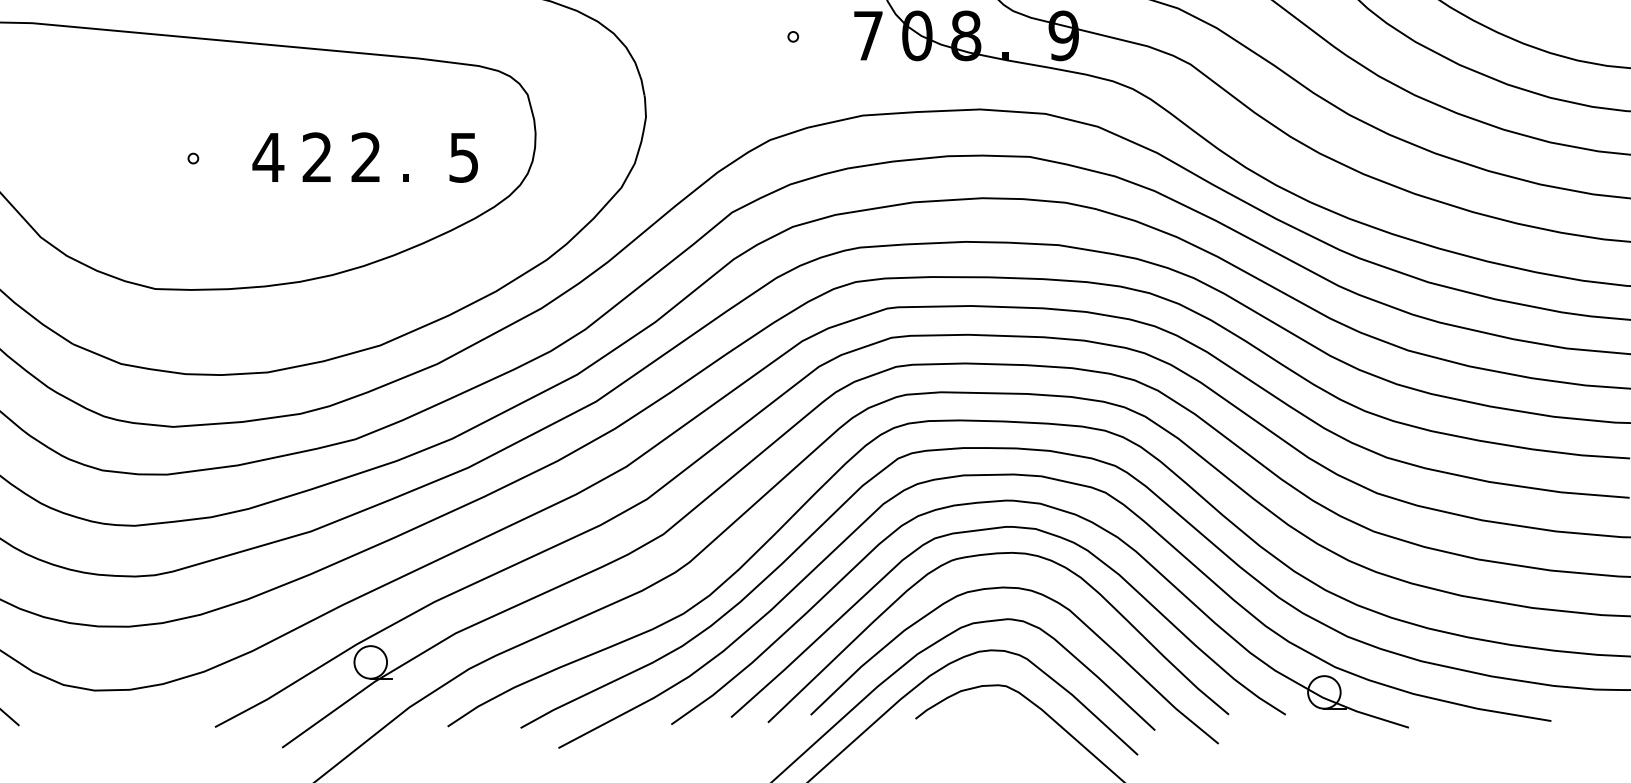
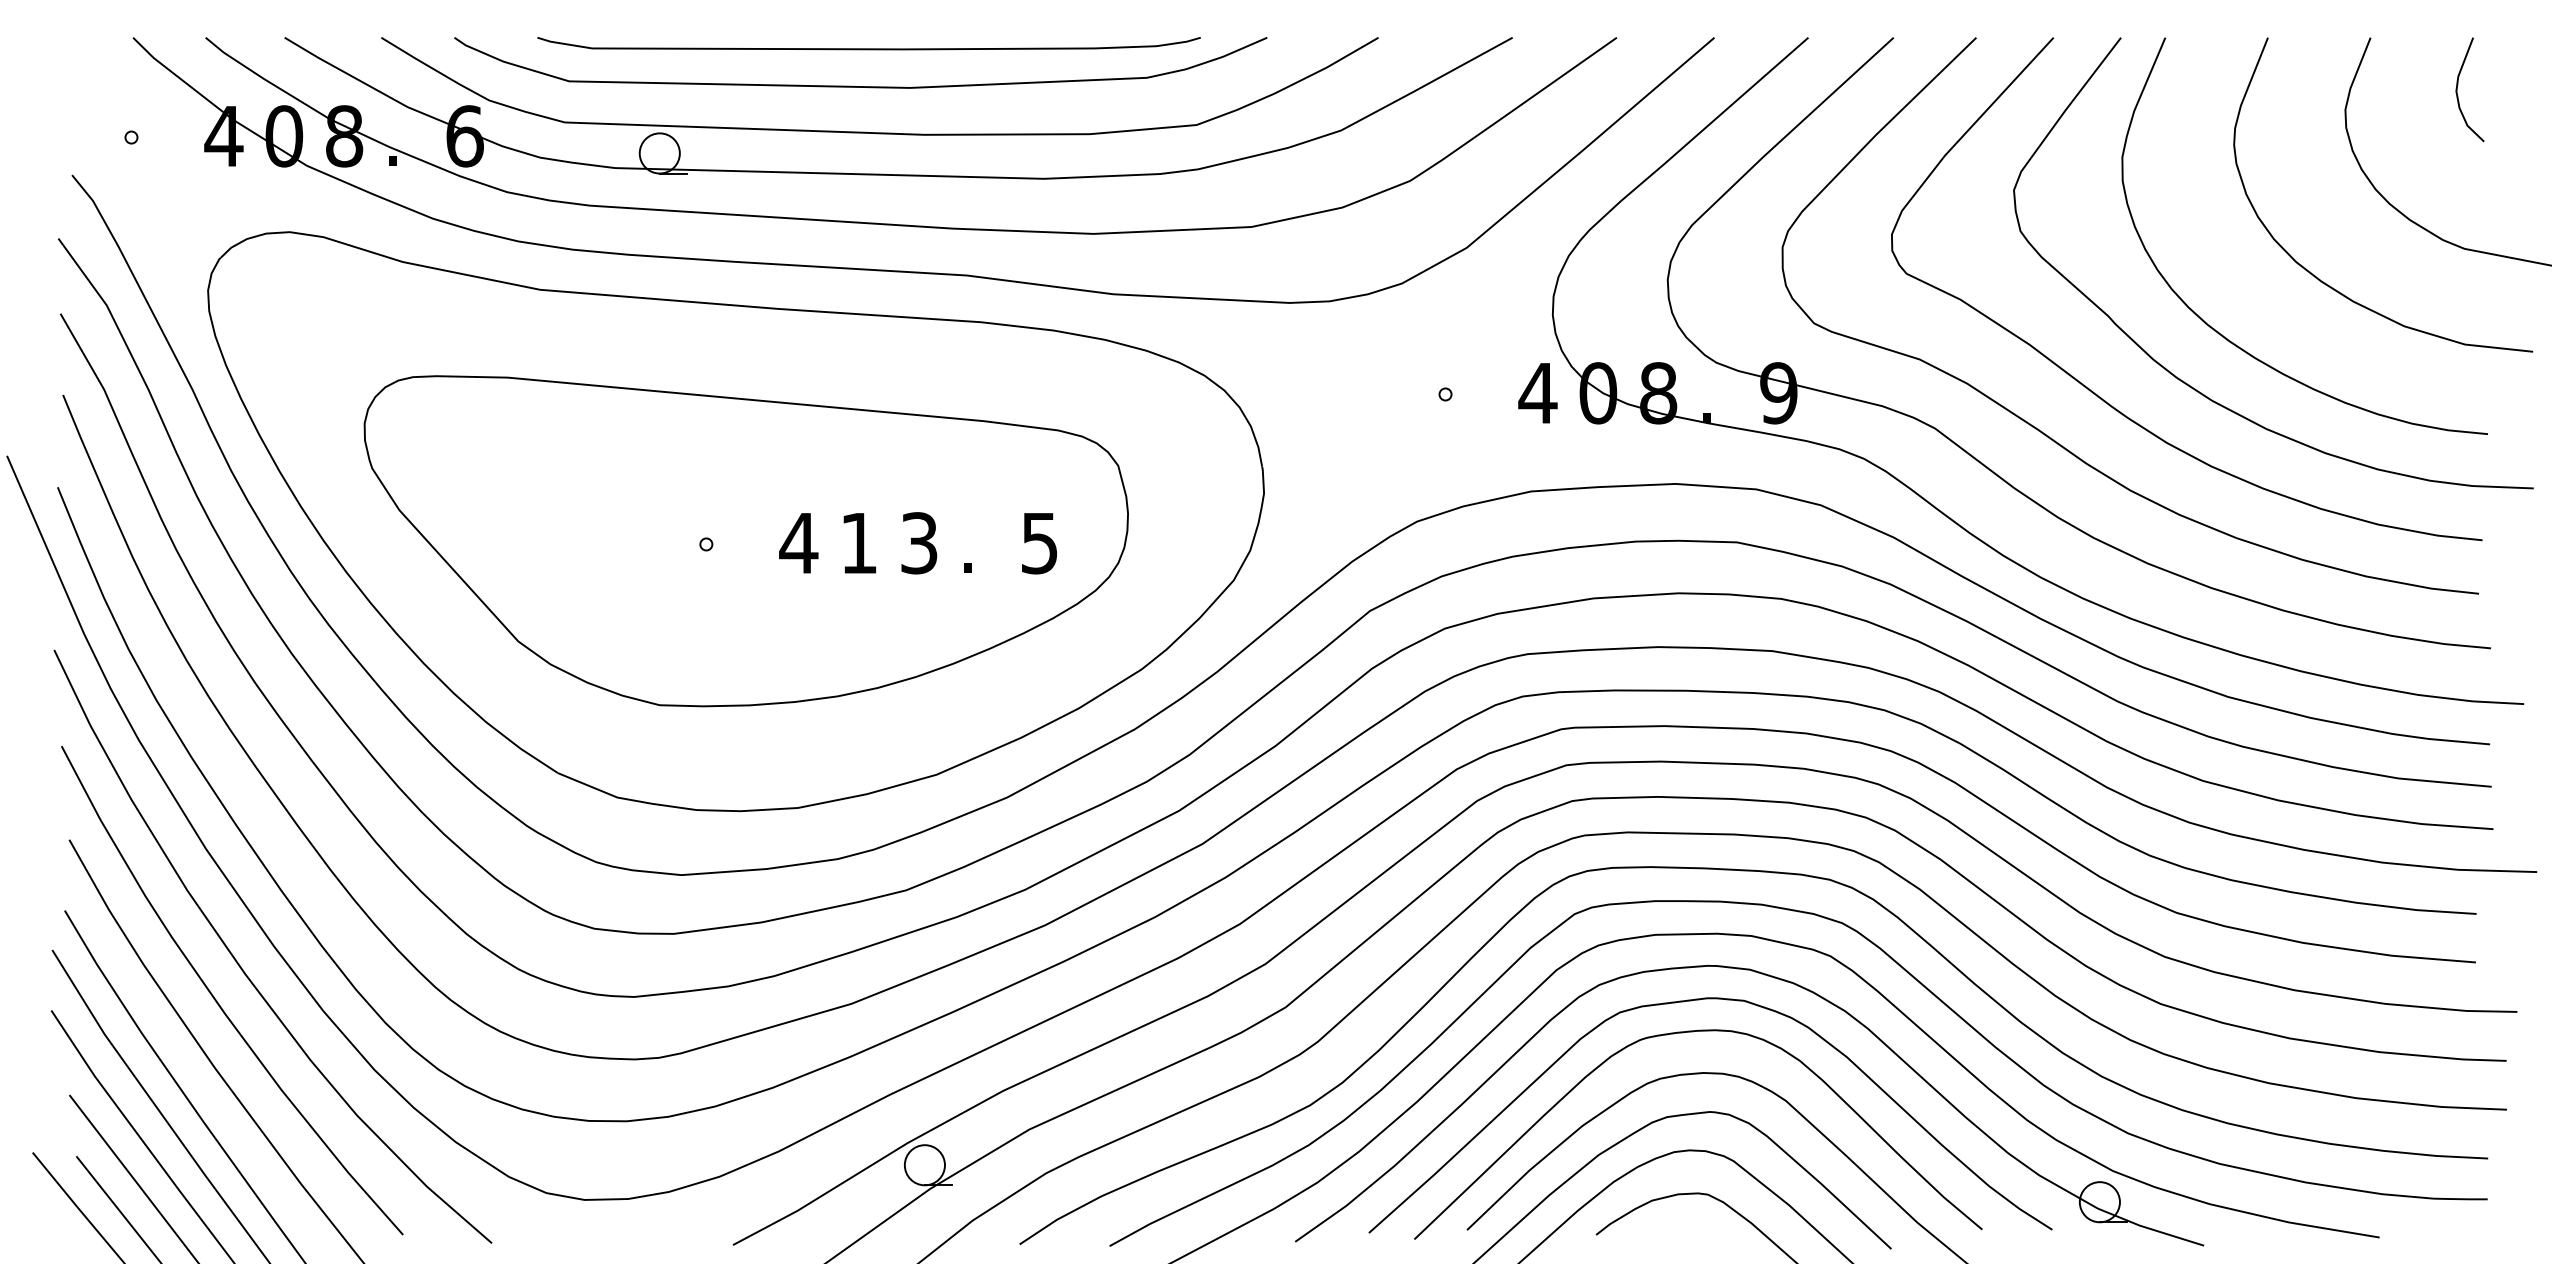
text: (867, 36) -> (1537, 393), 7 -> 4
text: (316, 156) -> (858, 542), 2 -> 1
text: (366, 157) -> (919, 543), 2 -> 3

